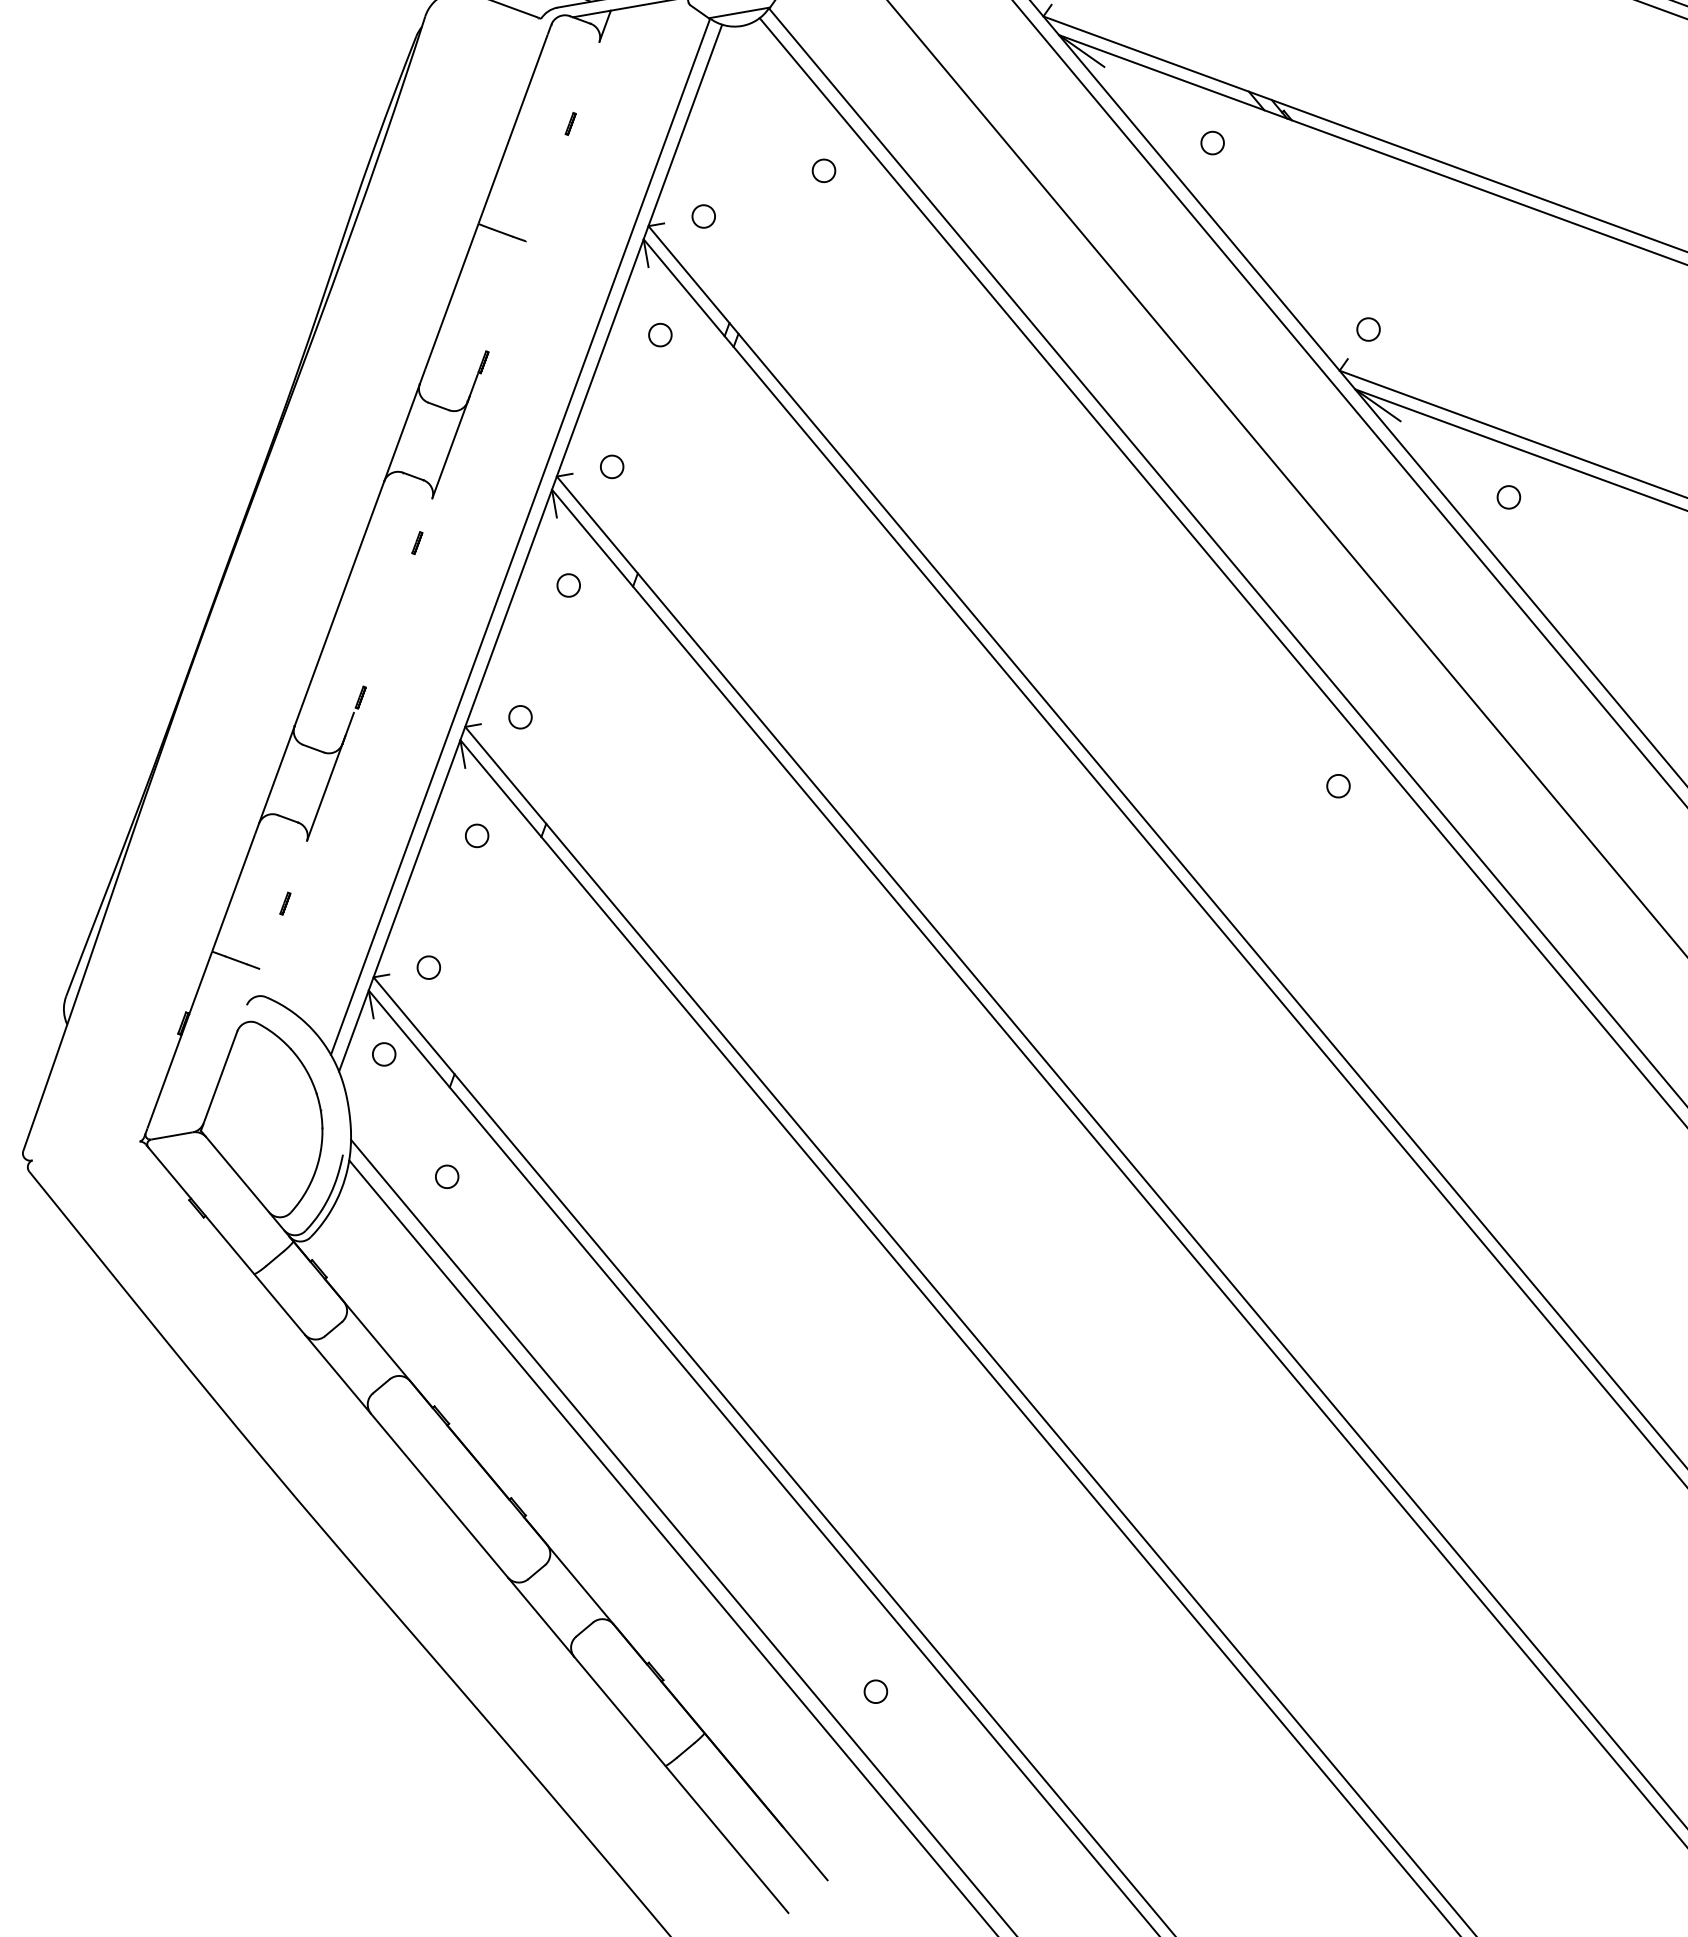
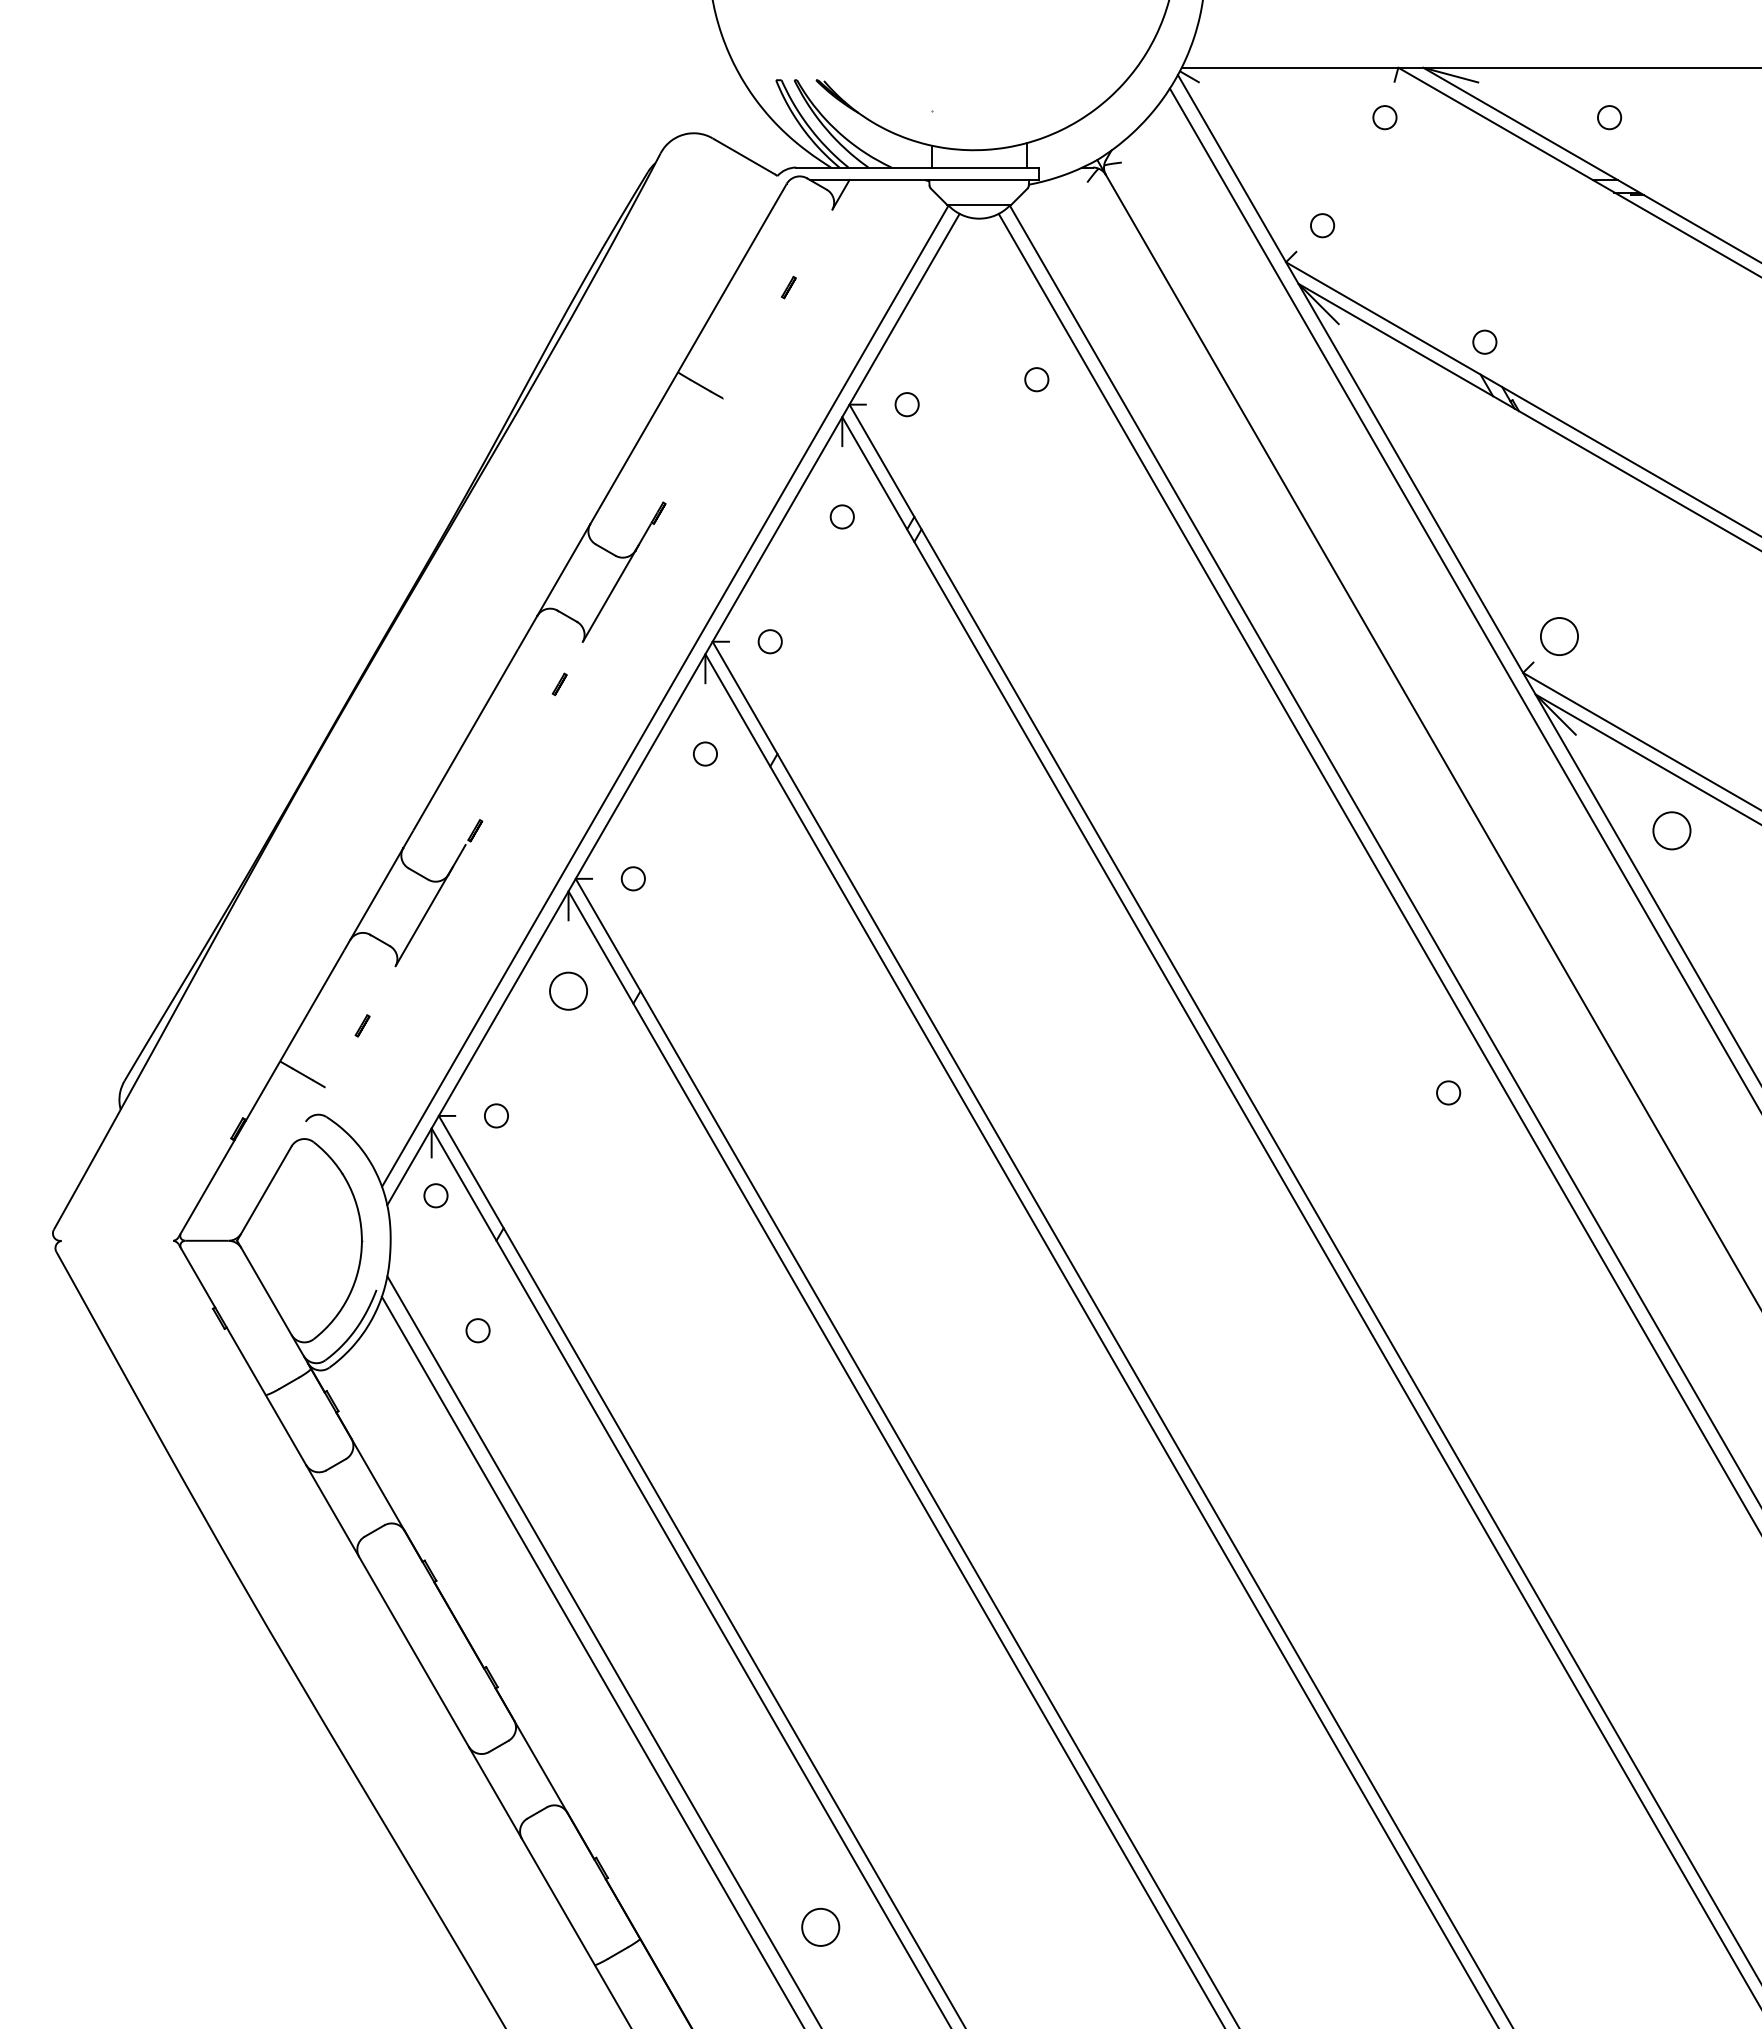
circle: (1212, 142) -> (1484, 341), moved
circle: (1368, 328) -> (1559, 635), size x1.6
circle: (1508, 497) -> (1671, 830), size x1.6
circle: (476, 835) -> (568, 990), size x1.6
circle: (875, 1691) -> (820, 1926), size x1.6

